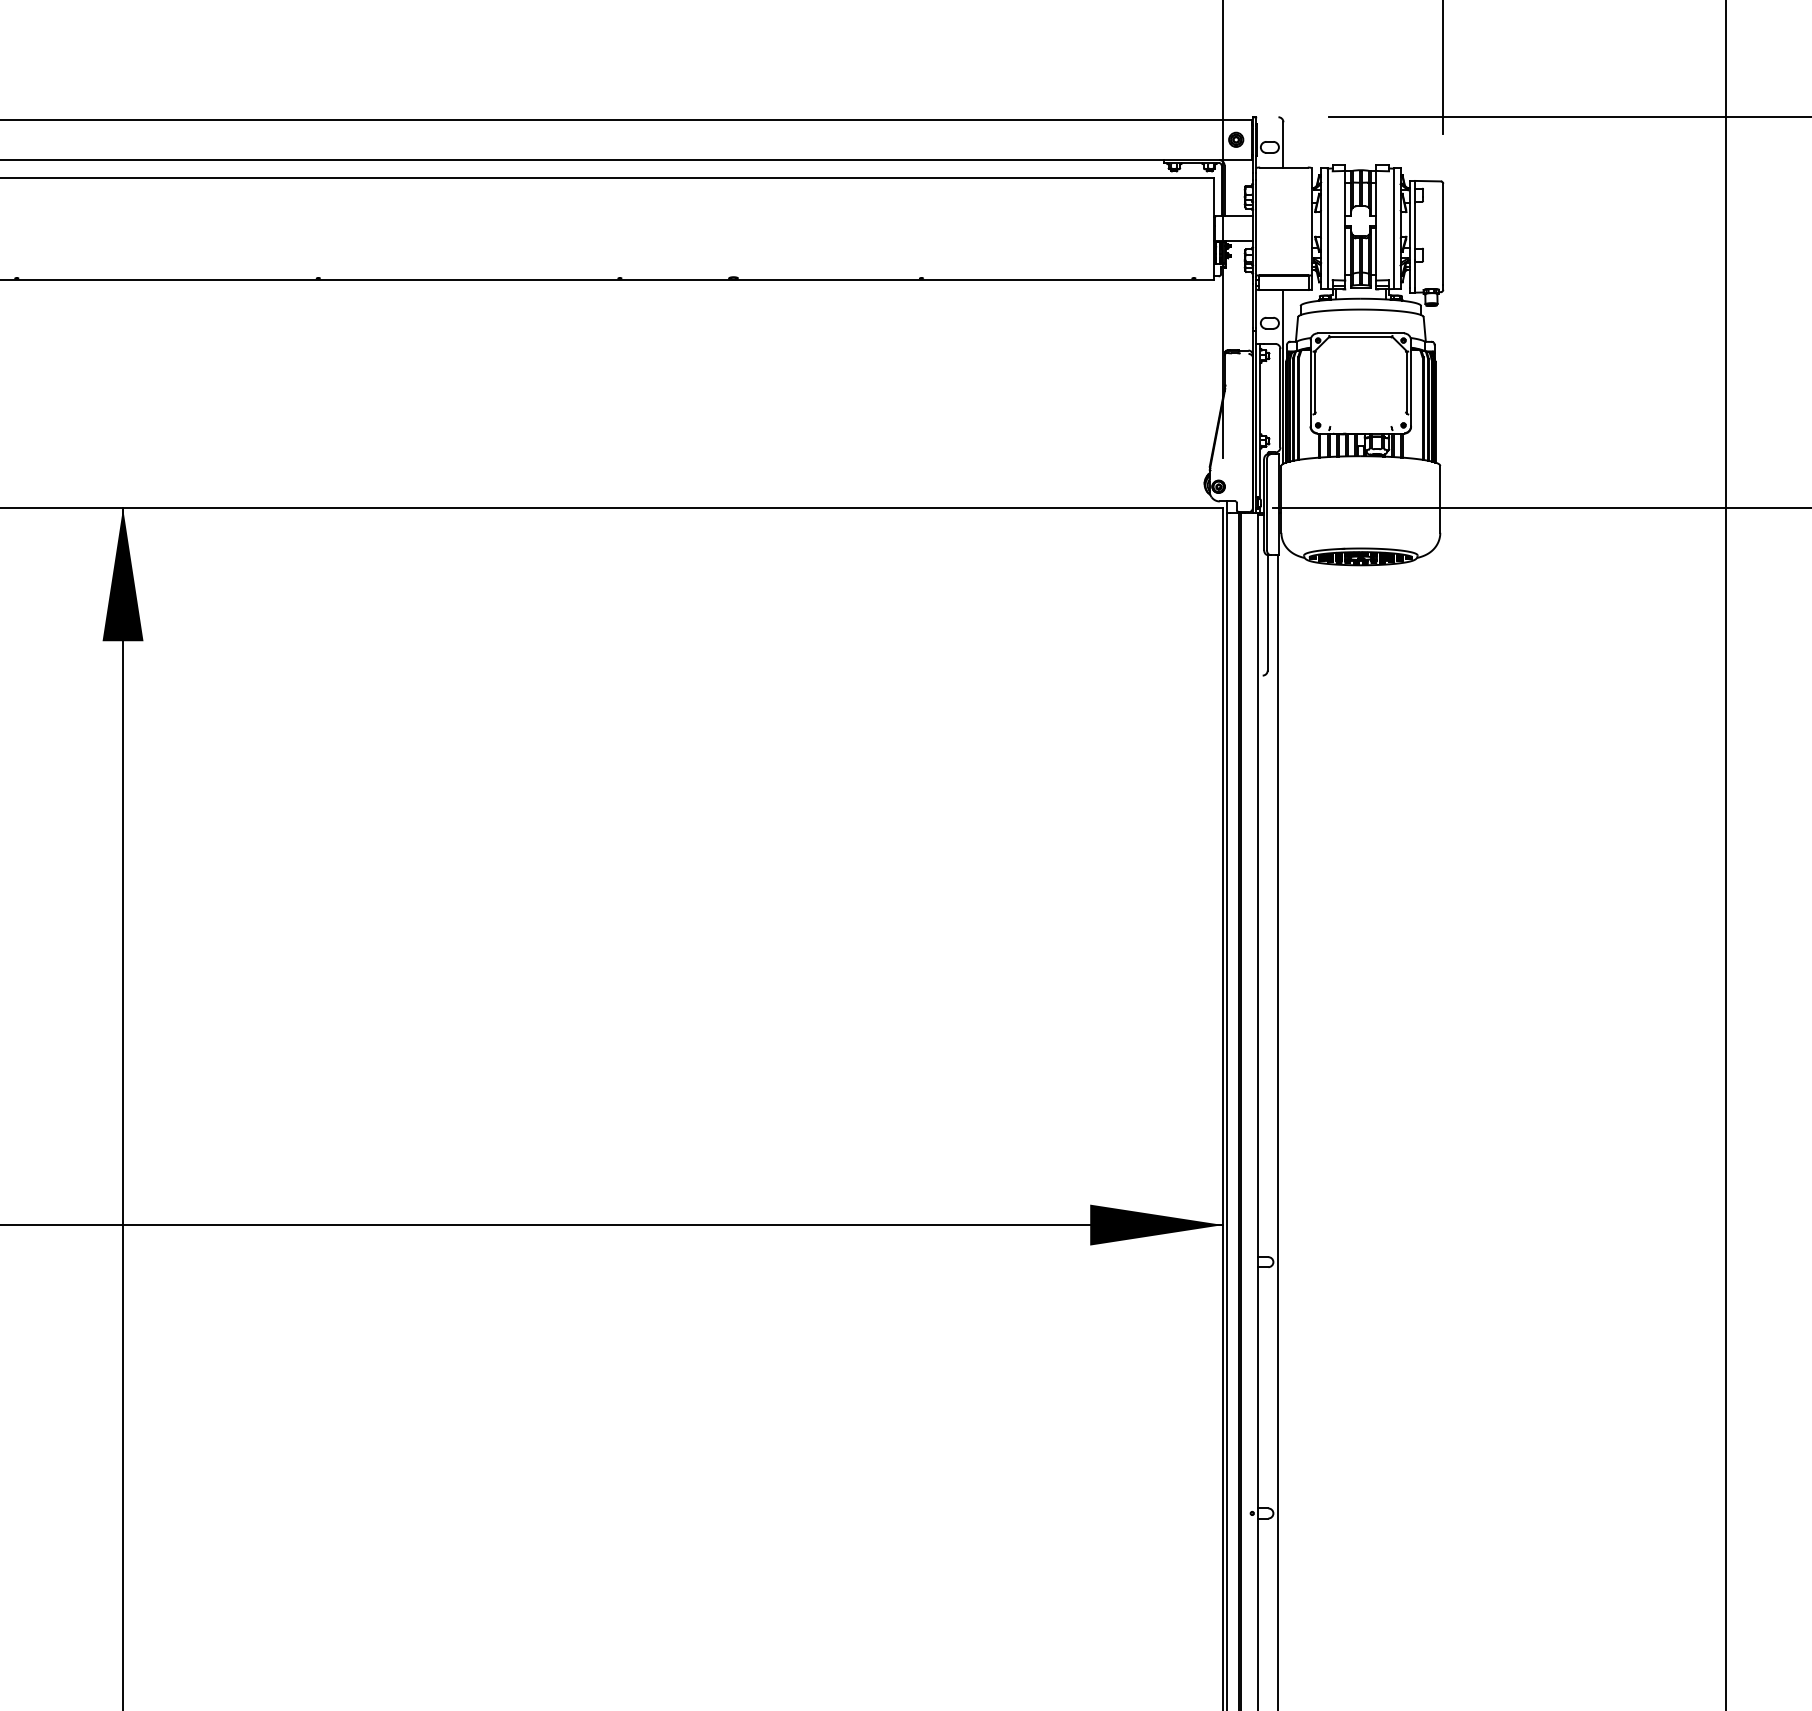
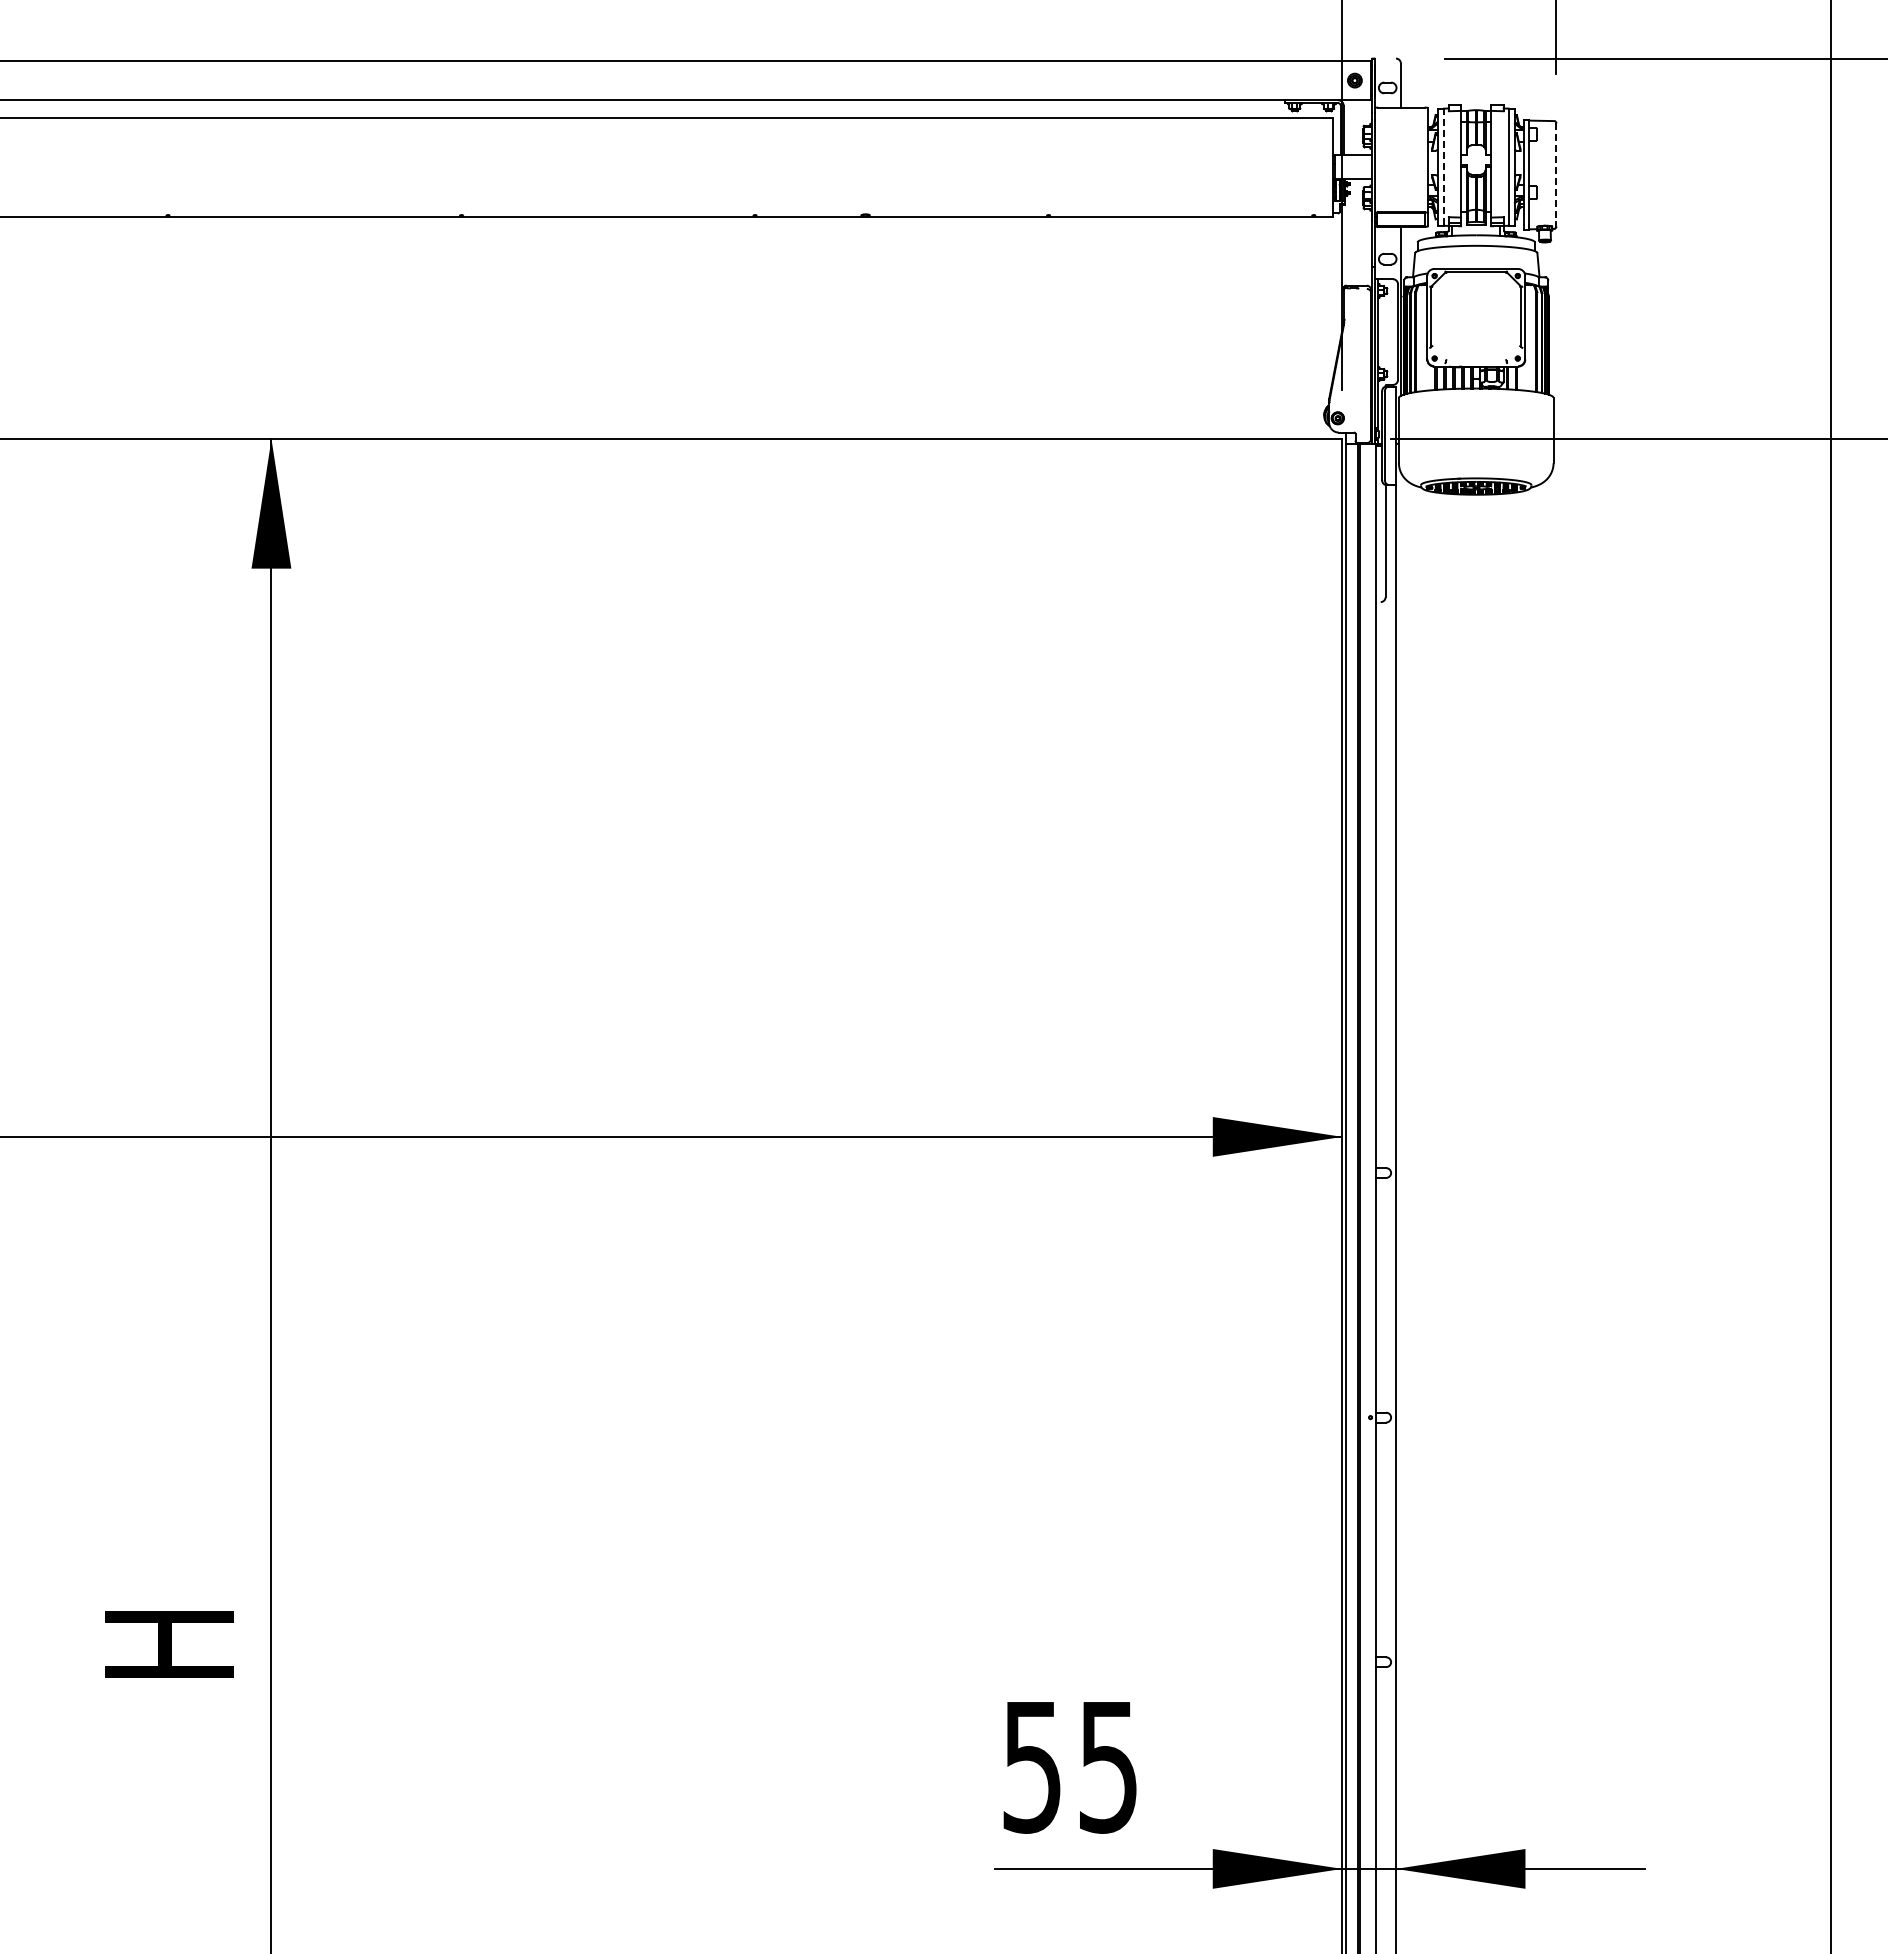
line: (1327, 228) -> (1443, 166), solid -> dashed
line: (1443, 235) -> (1556, 173), solid -> dashed

